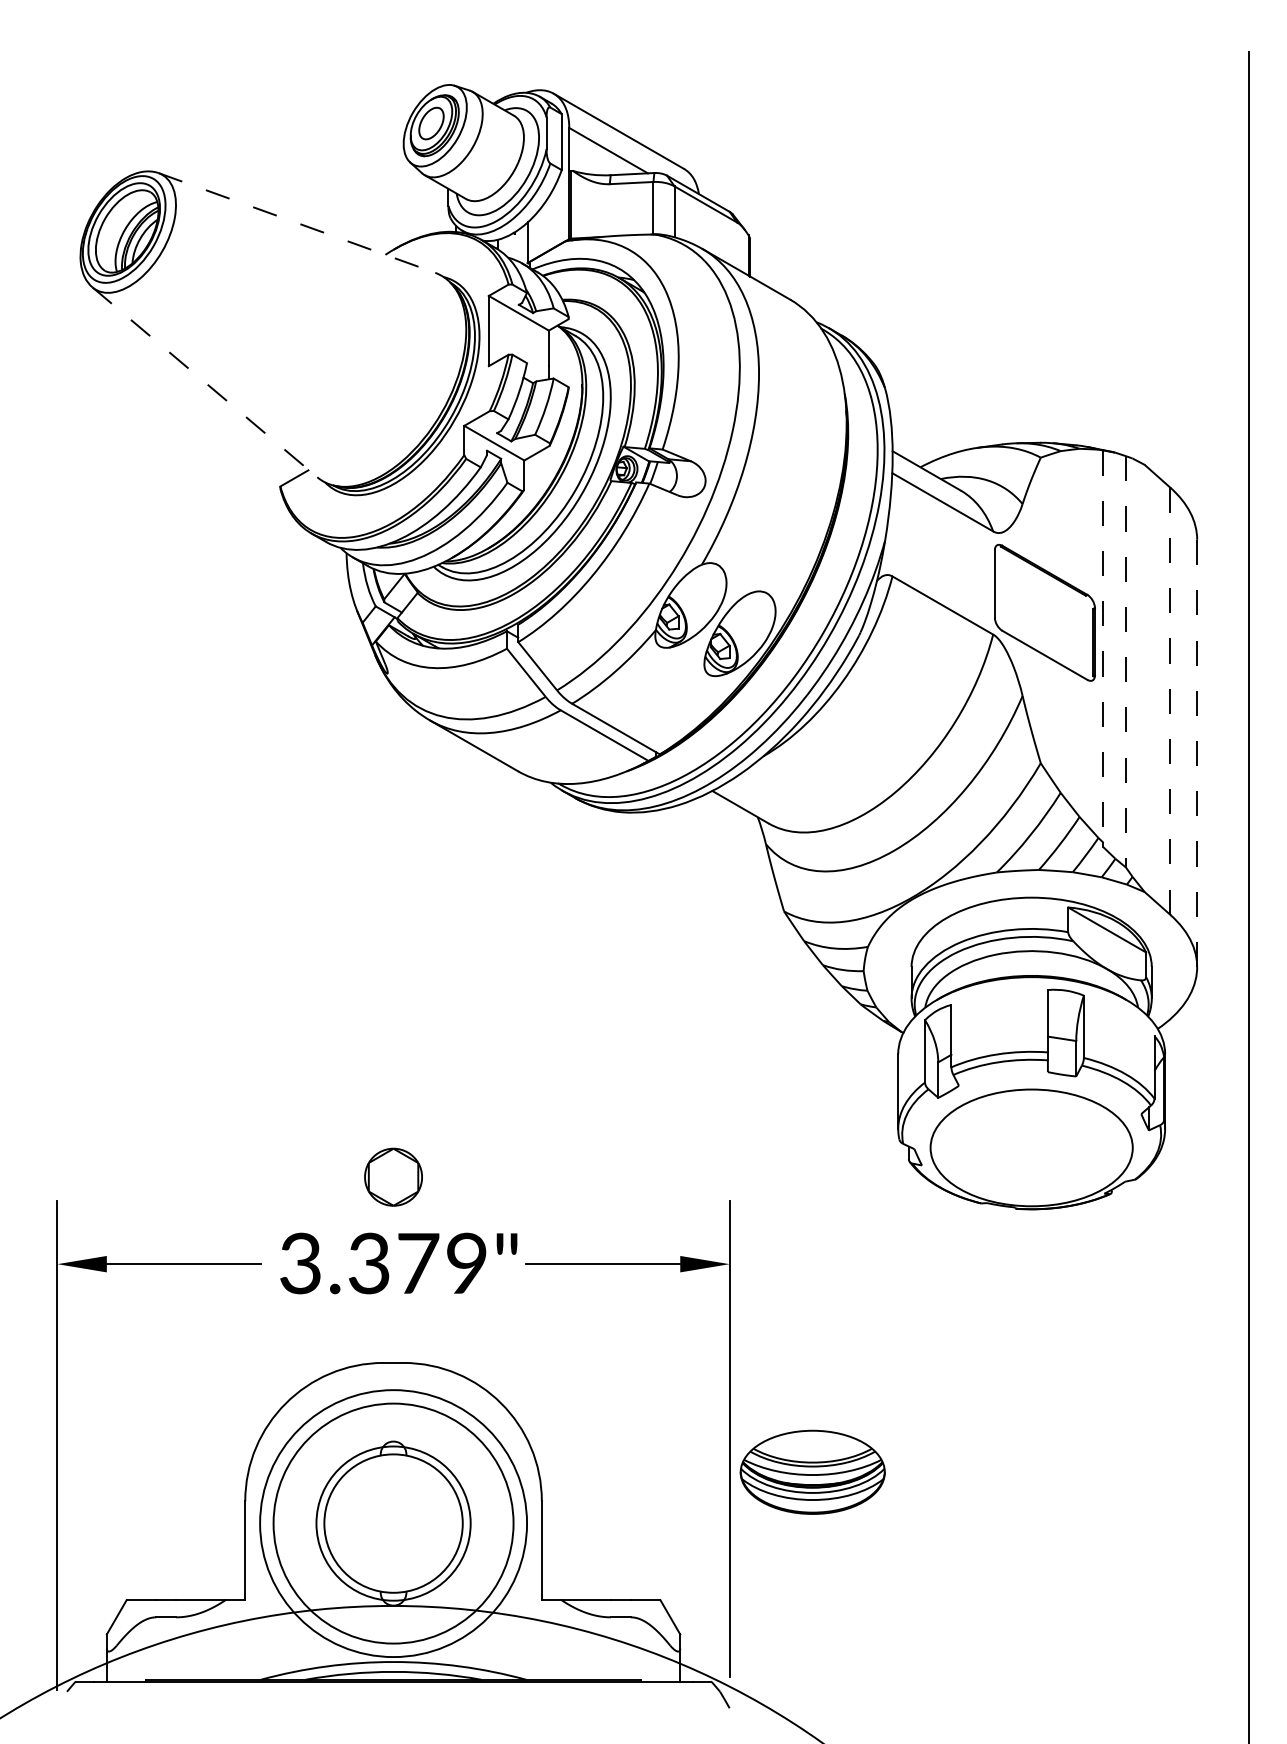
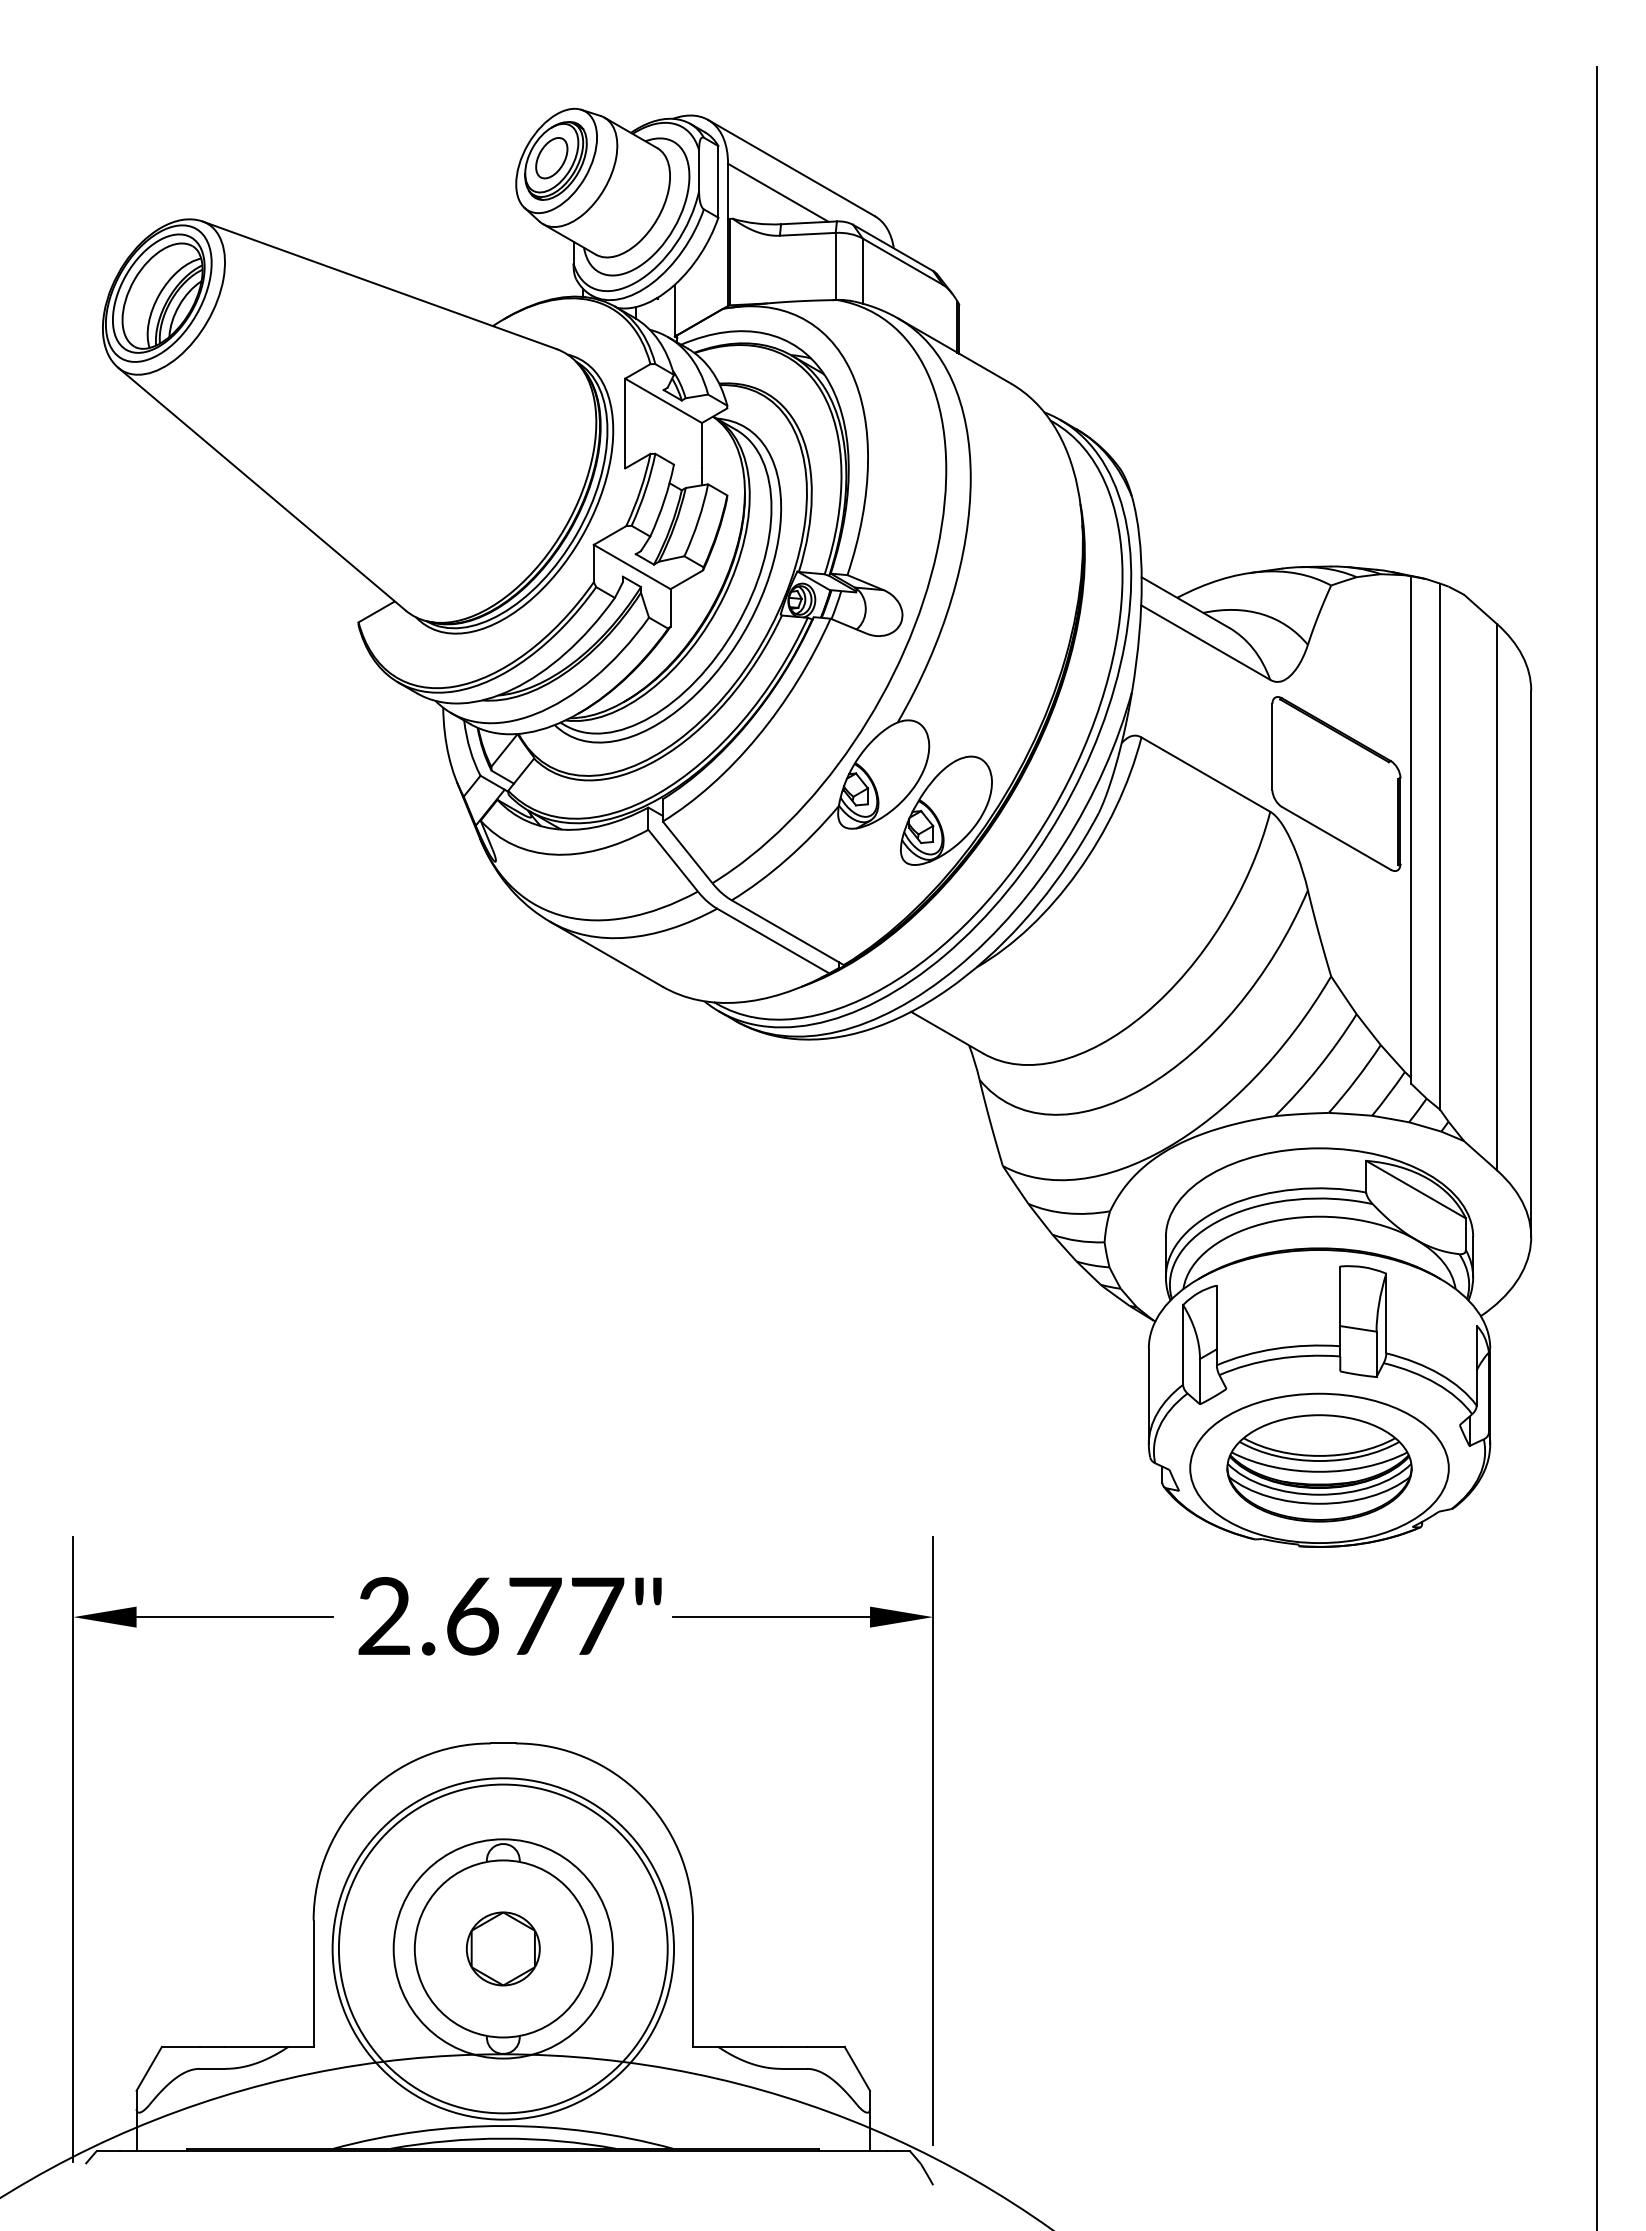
line: (297, 223) -> (380, 285), dashed -> solid
line: (205, 382) -> (262, 489), dashed -> solid
line: (1103, 646) -> (1411, 827), dashed -> solid
line: (1126, 662) -> (1440, 847), dashed -> solid
line: (1170, 701) -> (1497, 897), dashed -> solid
line: (1197, 753) -> (1531, 963), dashed -> solid
part: (393, 1176) -> (503, 1948), moved
text: (384, 1263) -> (491, 1616), 3.379" -> 2.677"
part: (812, 1472) -> (1319, 1468), moved
circle: (392, 1523) -> (502, 1948), size x0.71
circle: (392, 1523) -> (502, 1948), size x1.67

